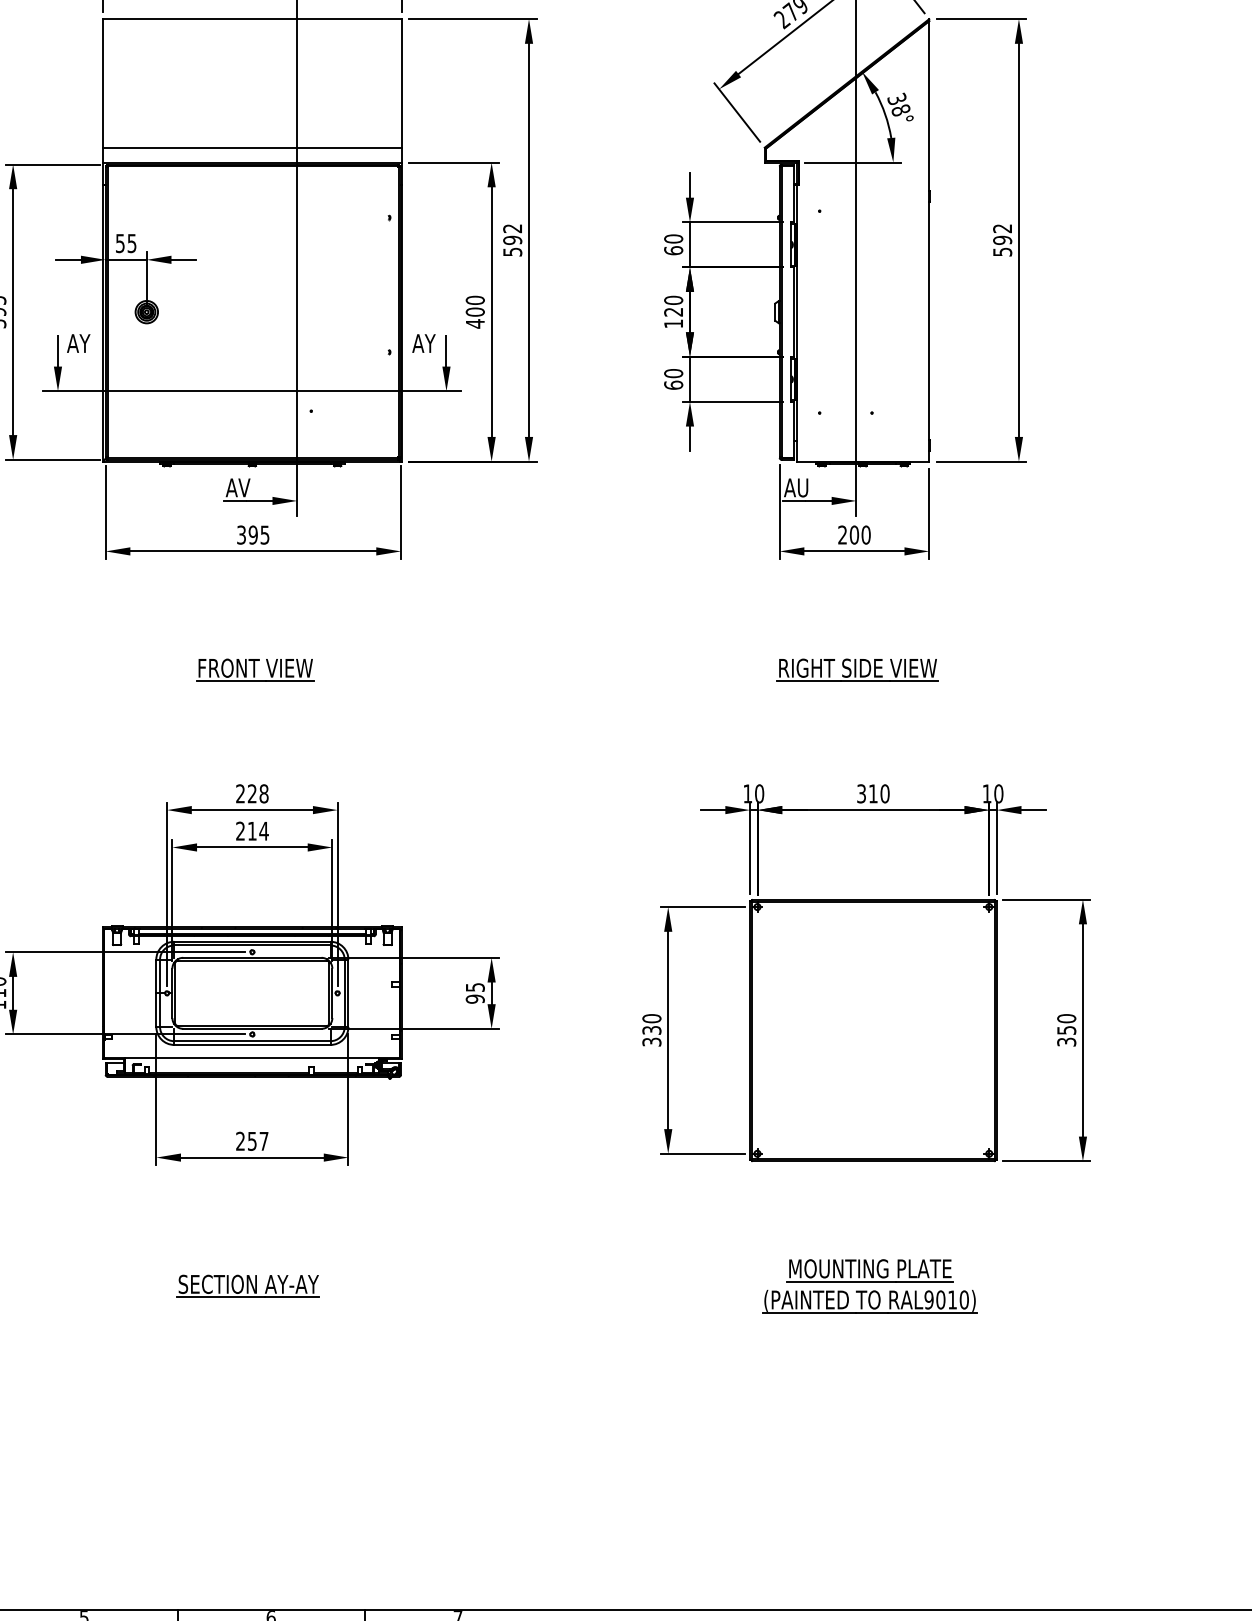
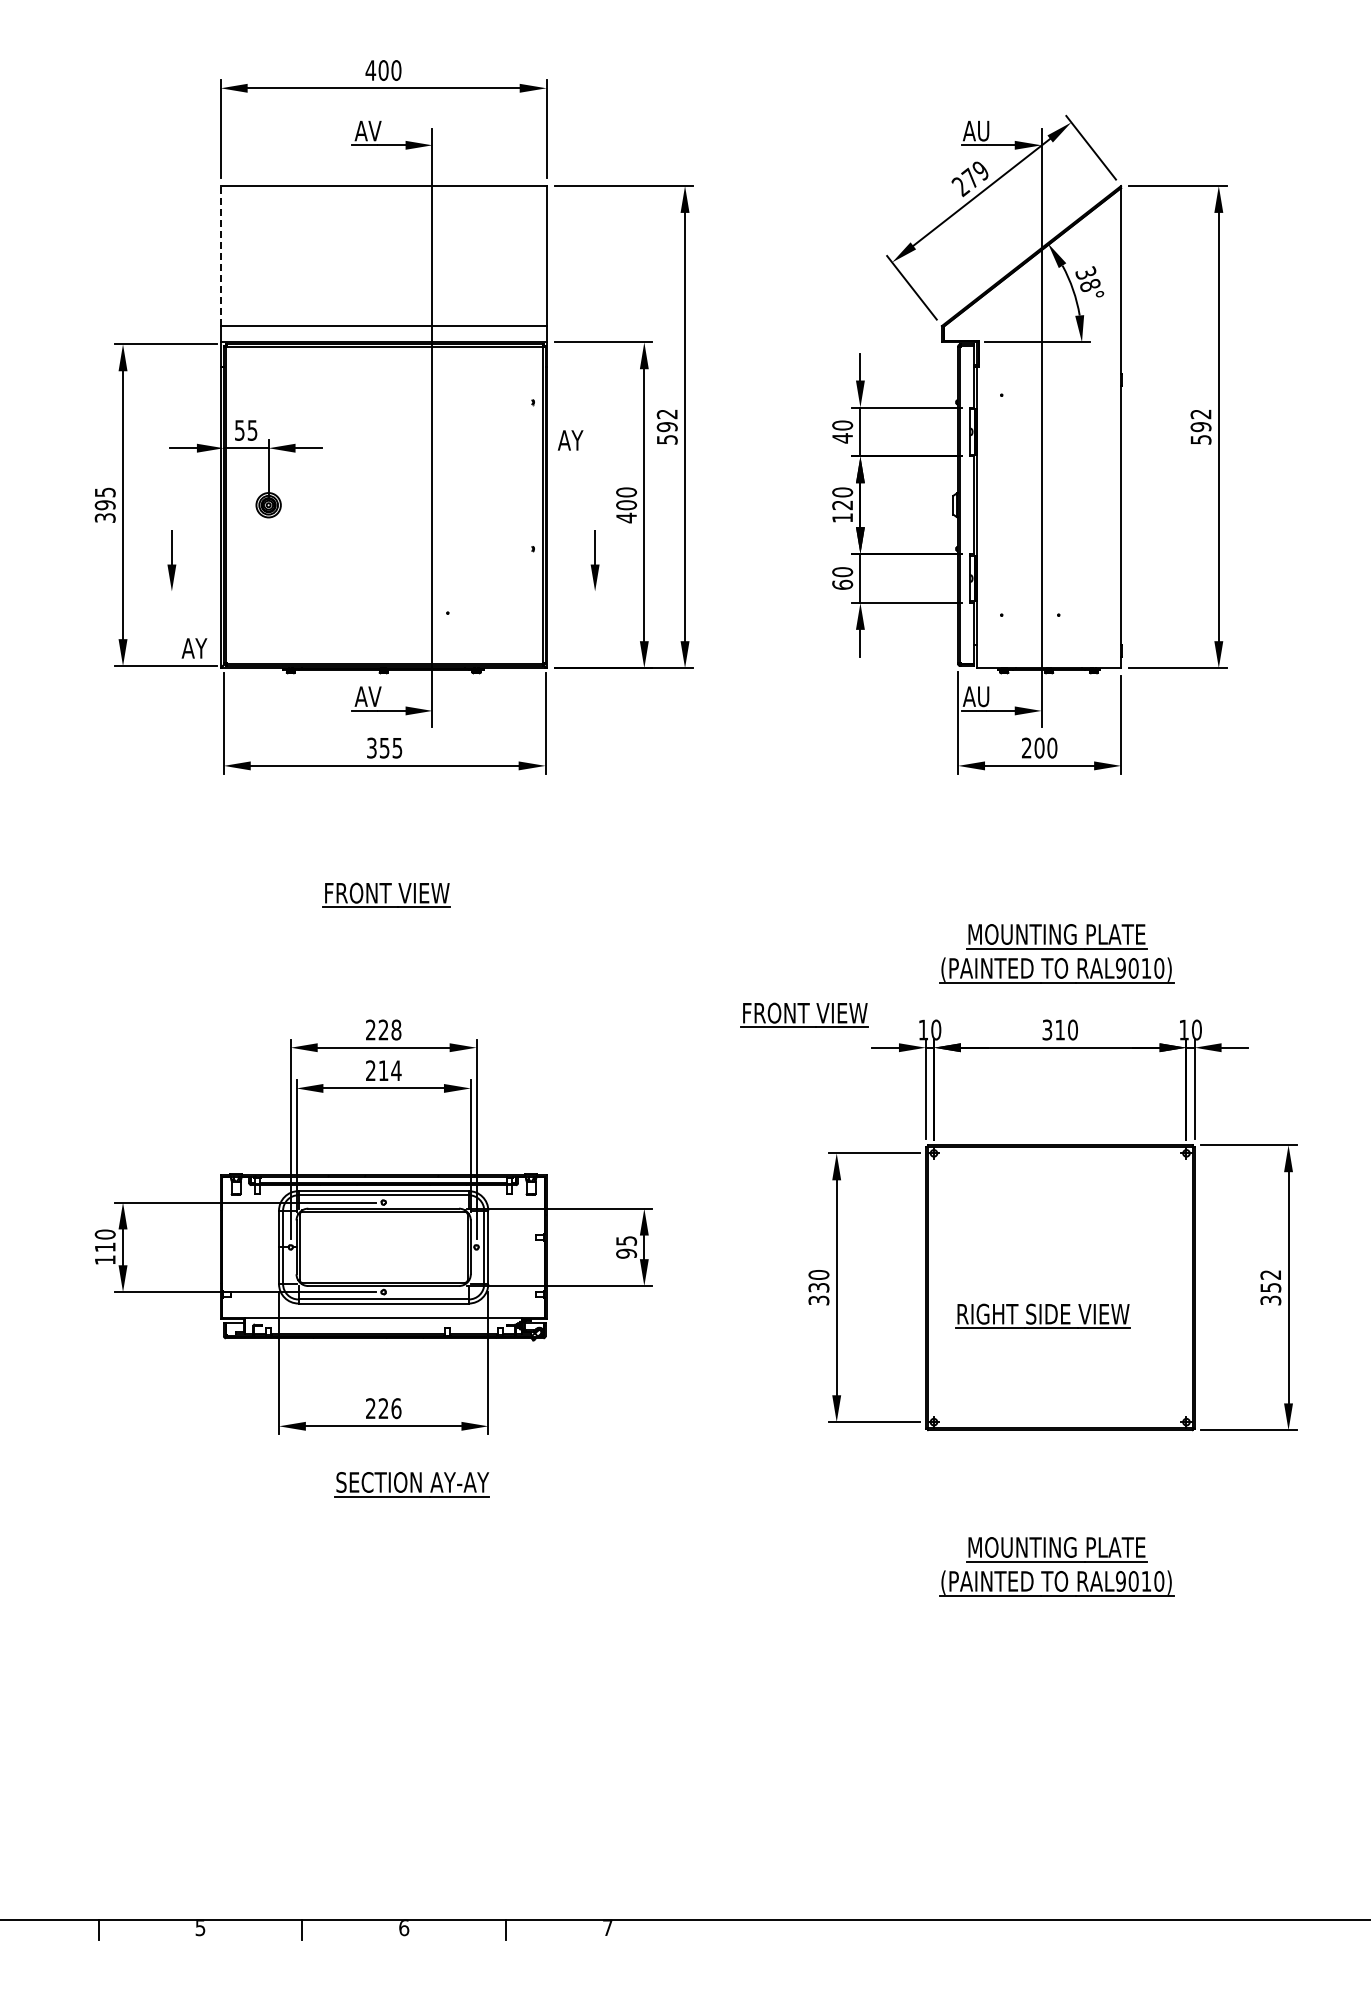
line: (102, 82) -> (220, 255), solid -> dashed
text: (673, 250) -> (842, 438), 60 -> 40
text: (78, 343) -> (194, 648), moved
text: (423, 343) -> (570, 440), moved
line: (252, 391) -> (383, 591), removed
text: (253, 534) -> (384, 747), 395 -> 355
part: (857, 669) -> (1042, 1315), moved
part: (869, 723) -> (1056, 953), added
part: (638, 779) -> (804, 1014), added
text: (1066, 1018) -> (1270, 1274), 350 -> 352
text: (257, 1141) -> (389, 1408), 257 -> 226
part: (247, 1286) -> (411, 1484), moved

